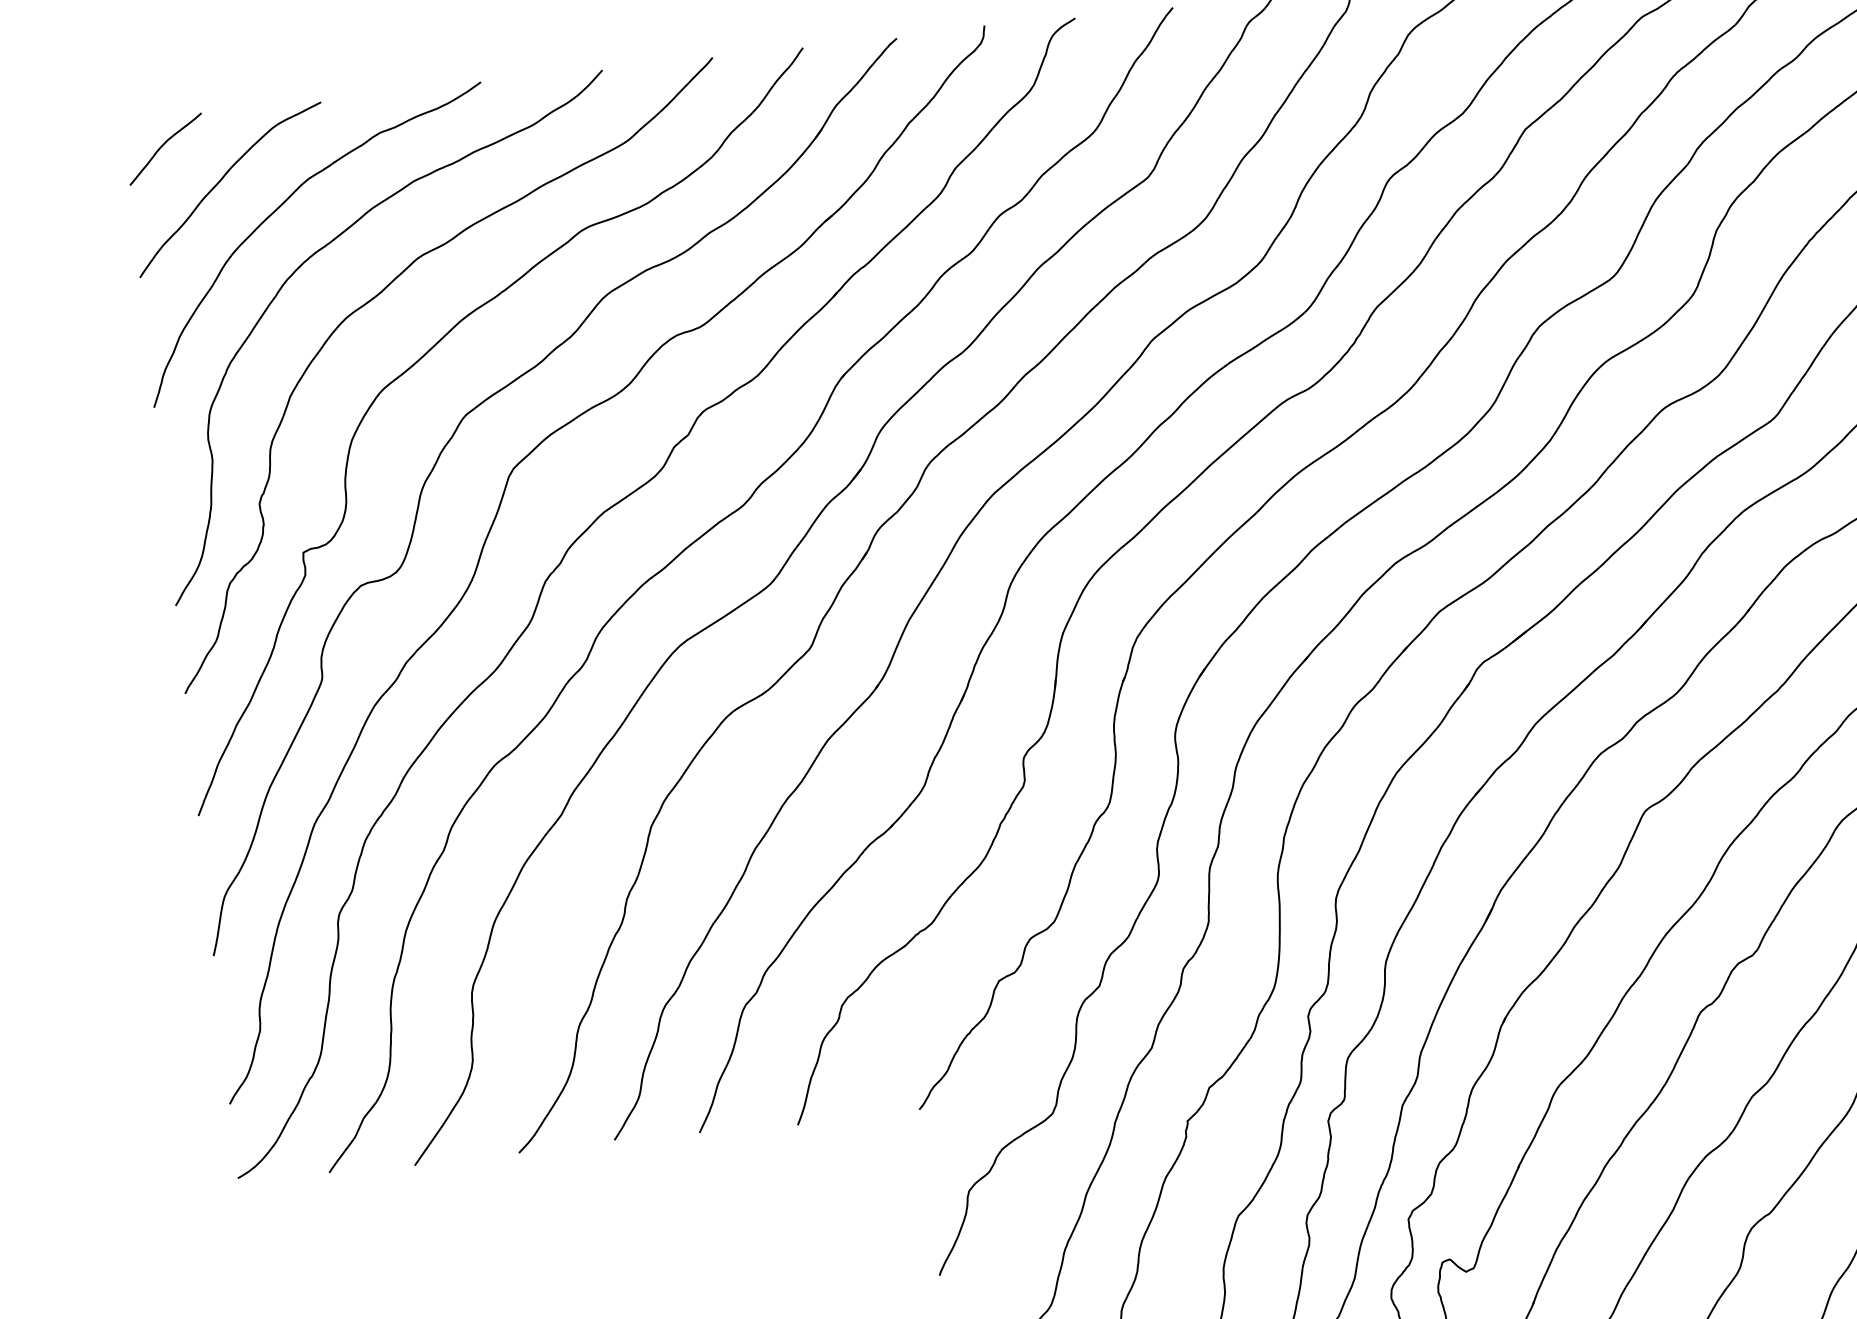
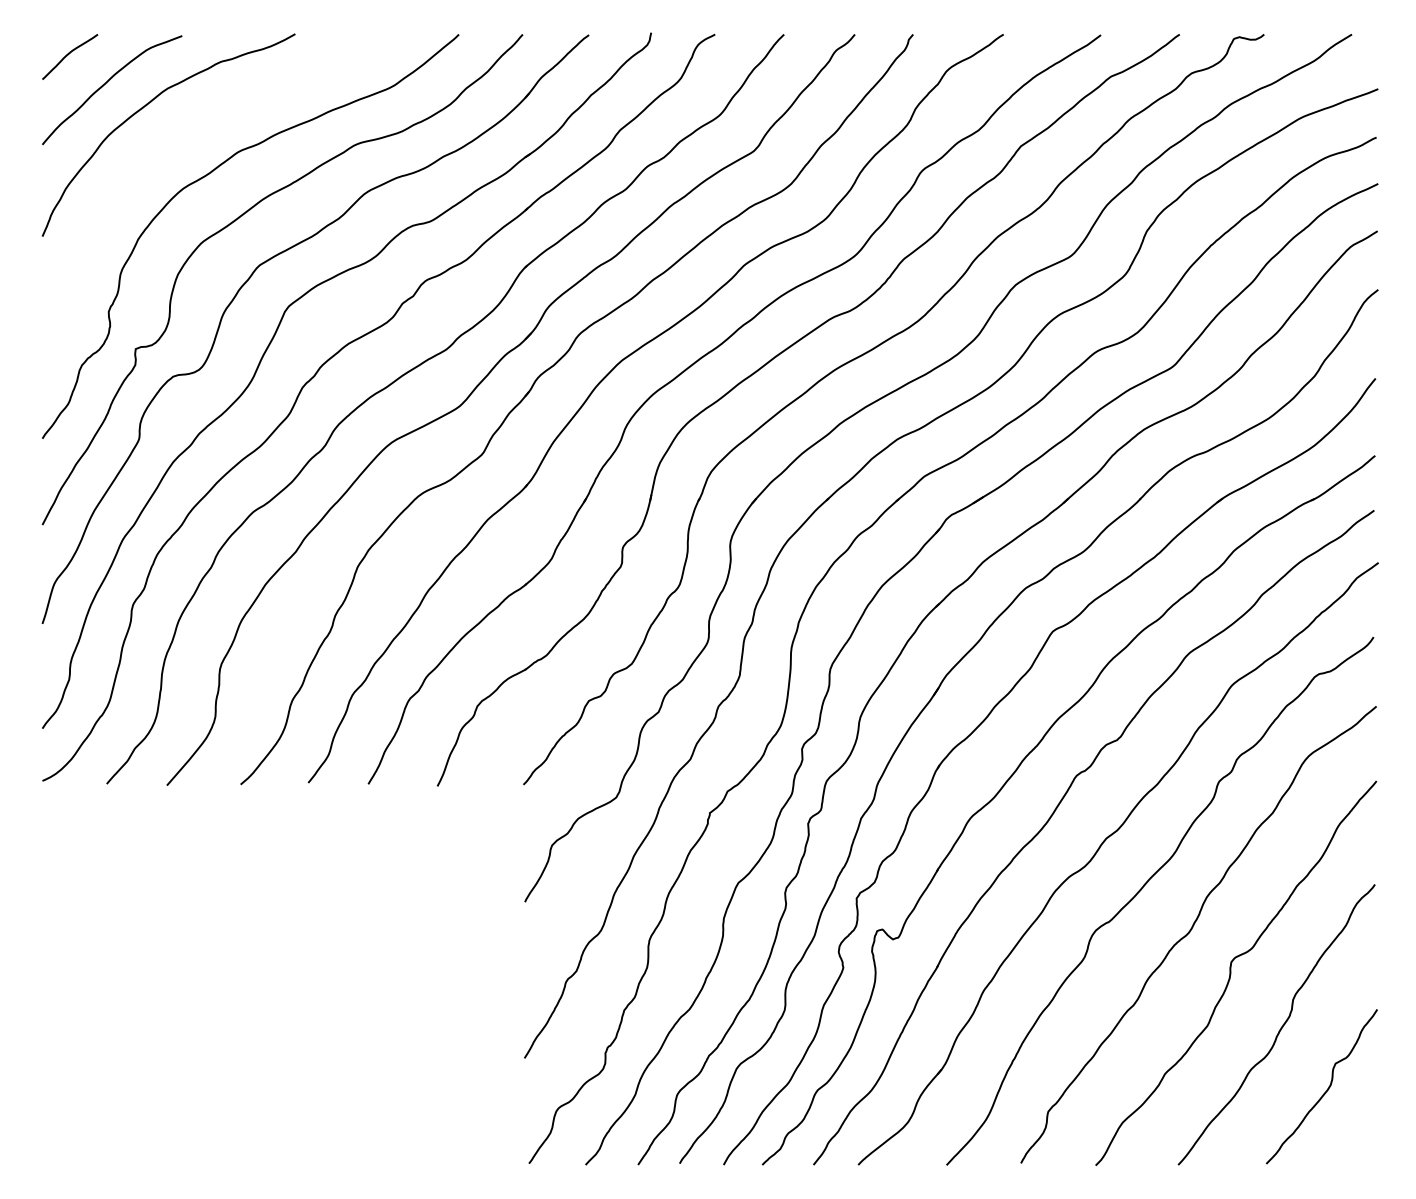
curve: (327, 246) -> (175, 137), removed

